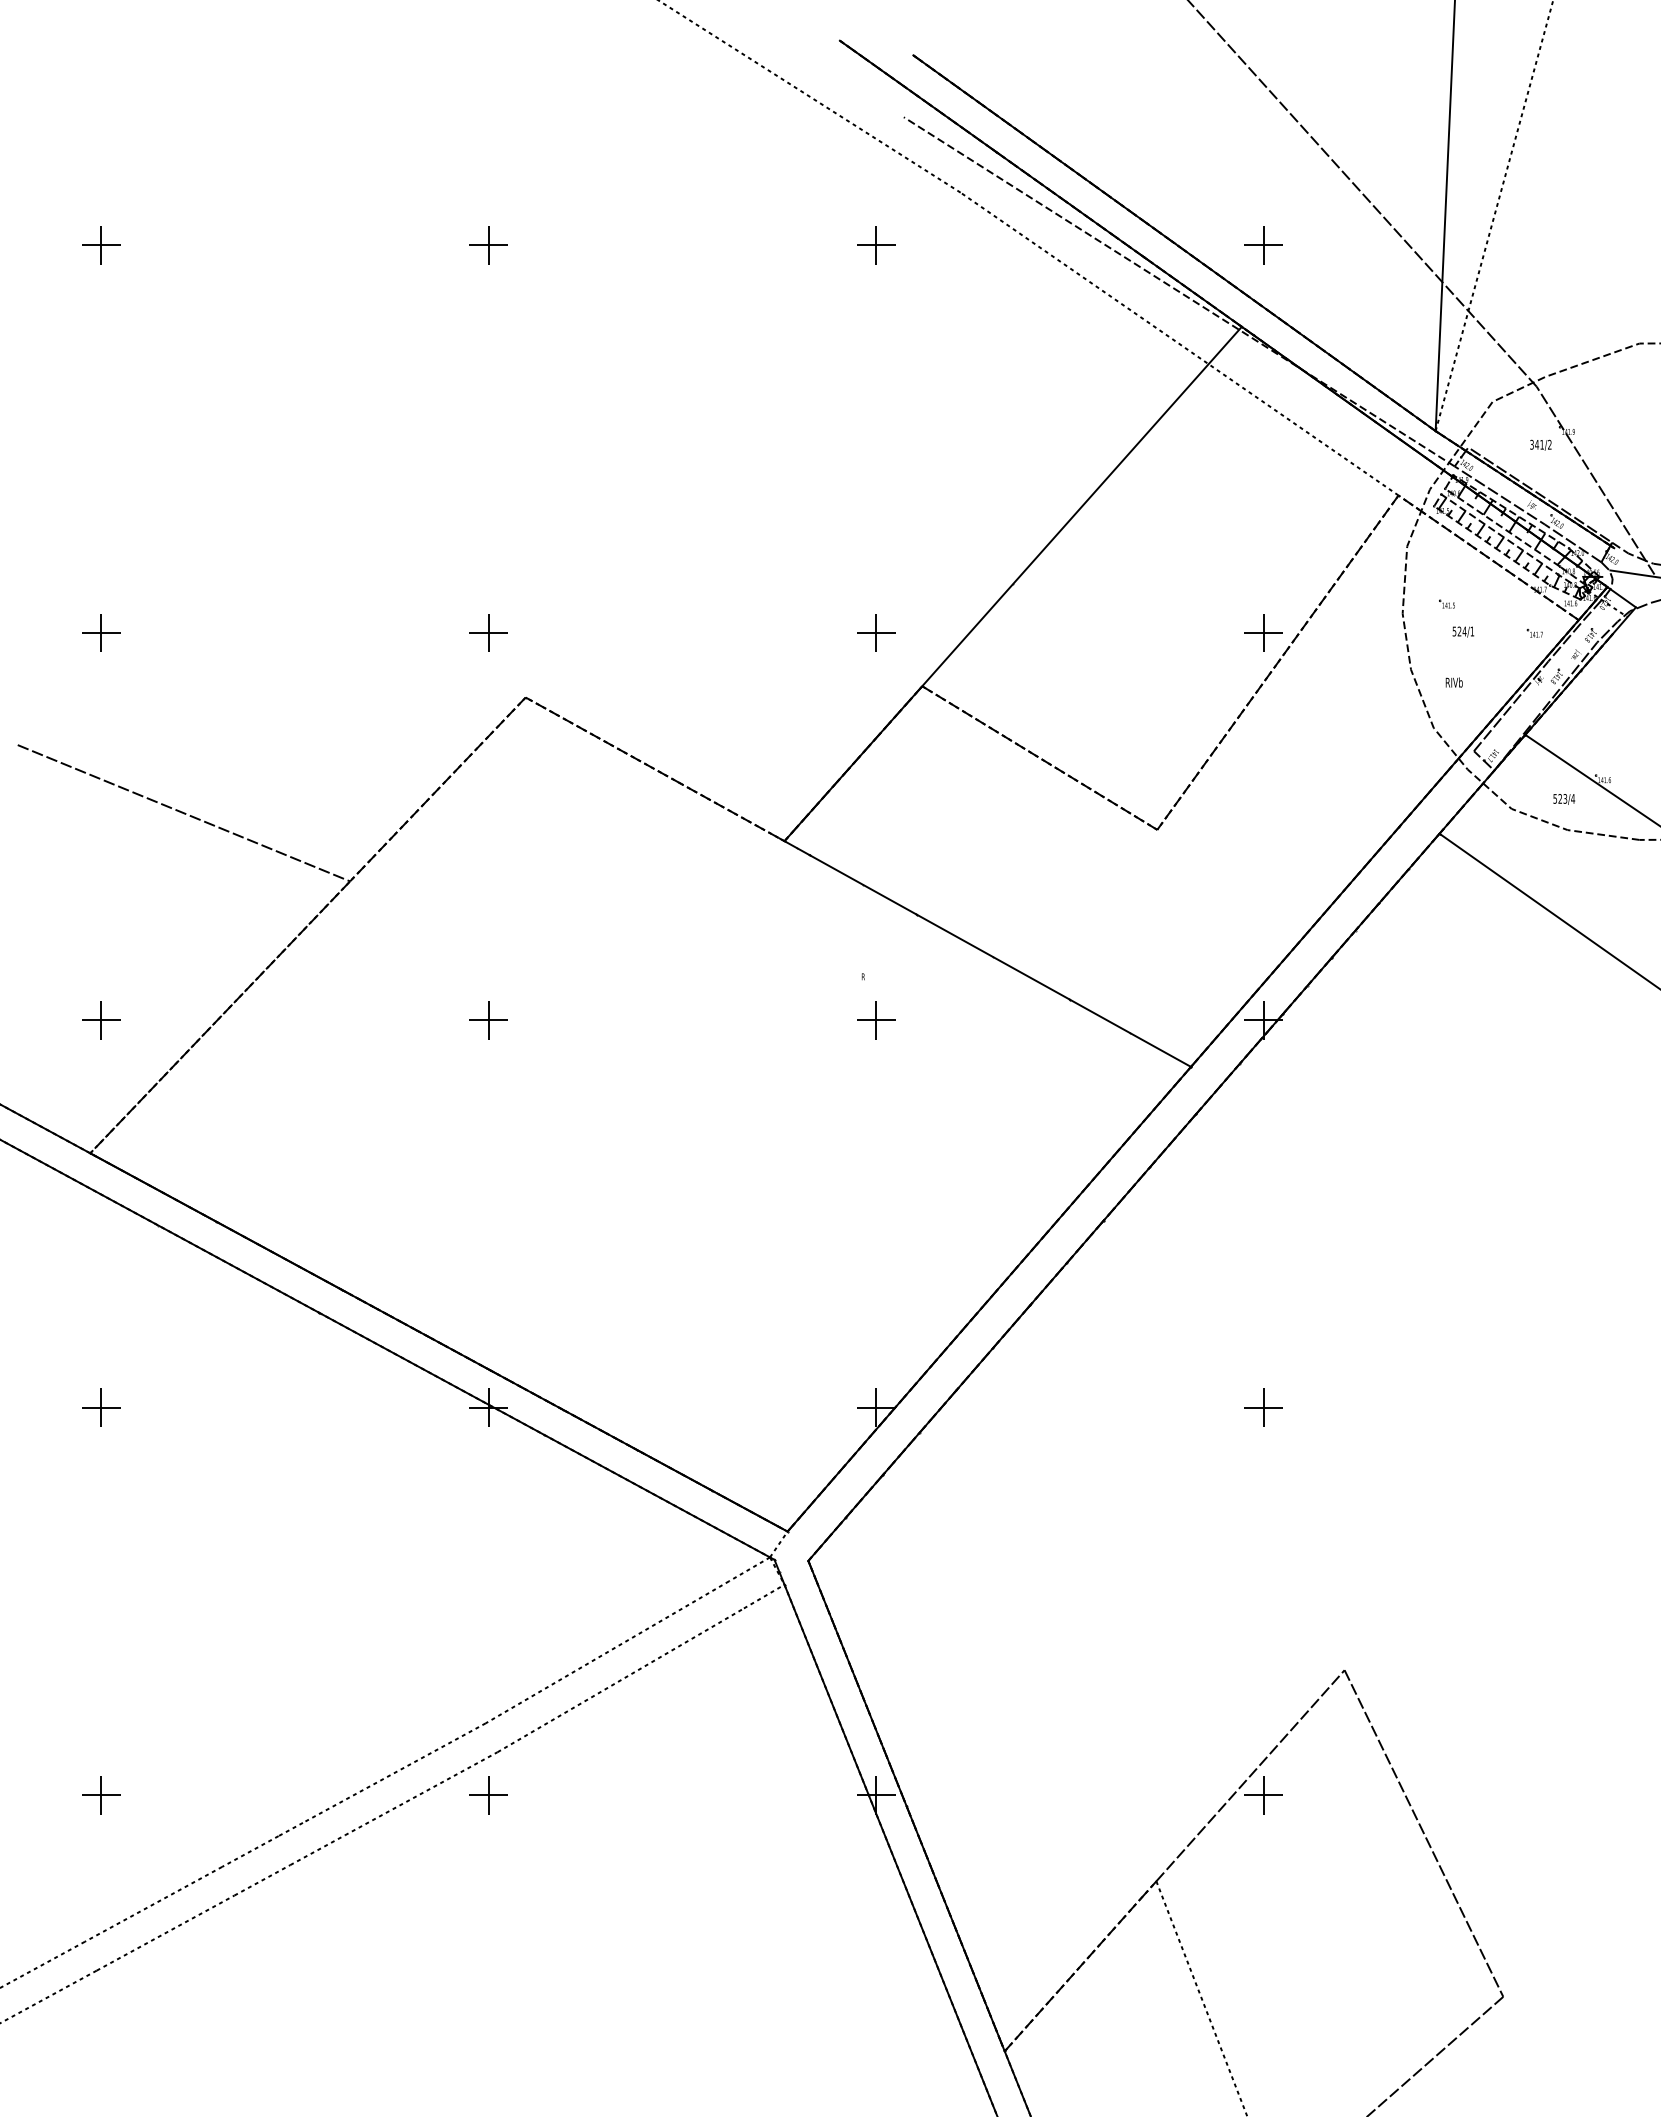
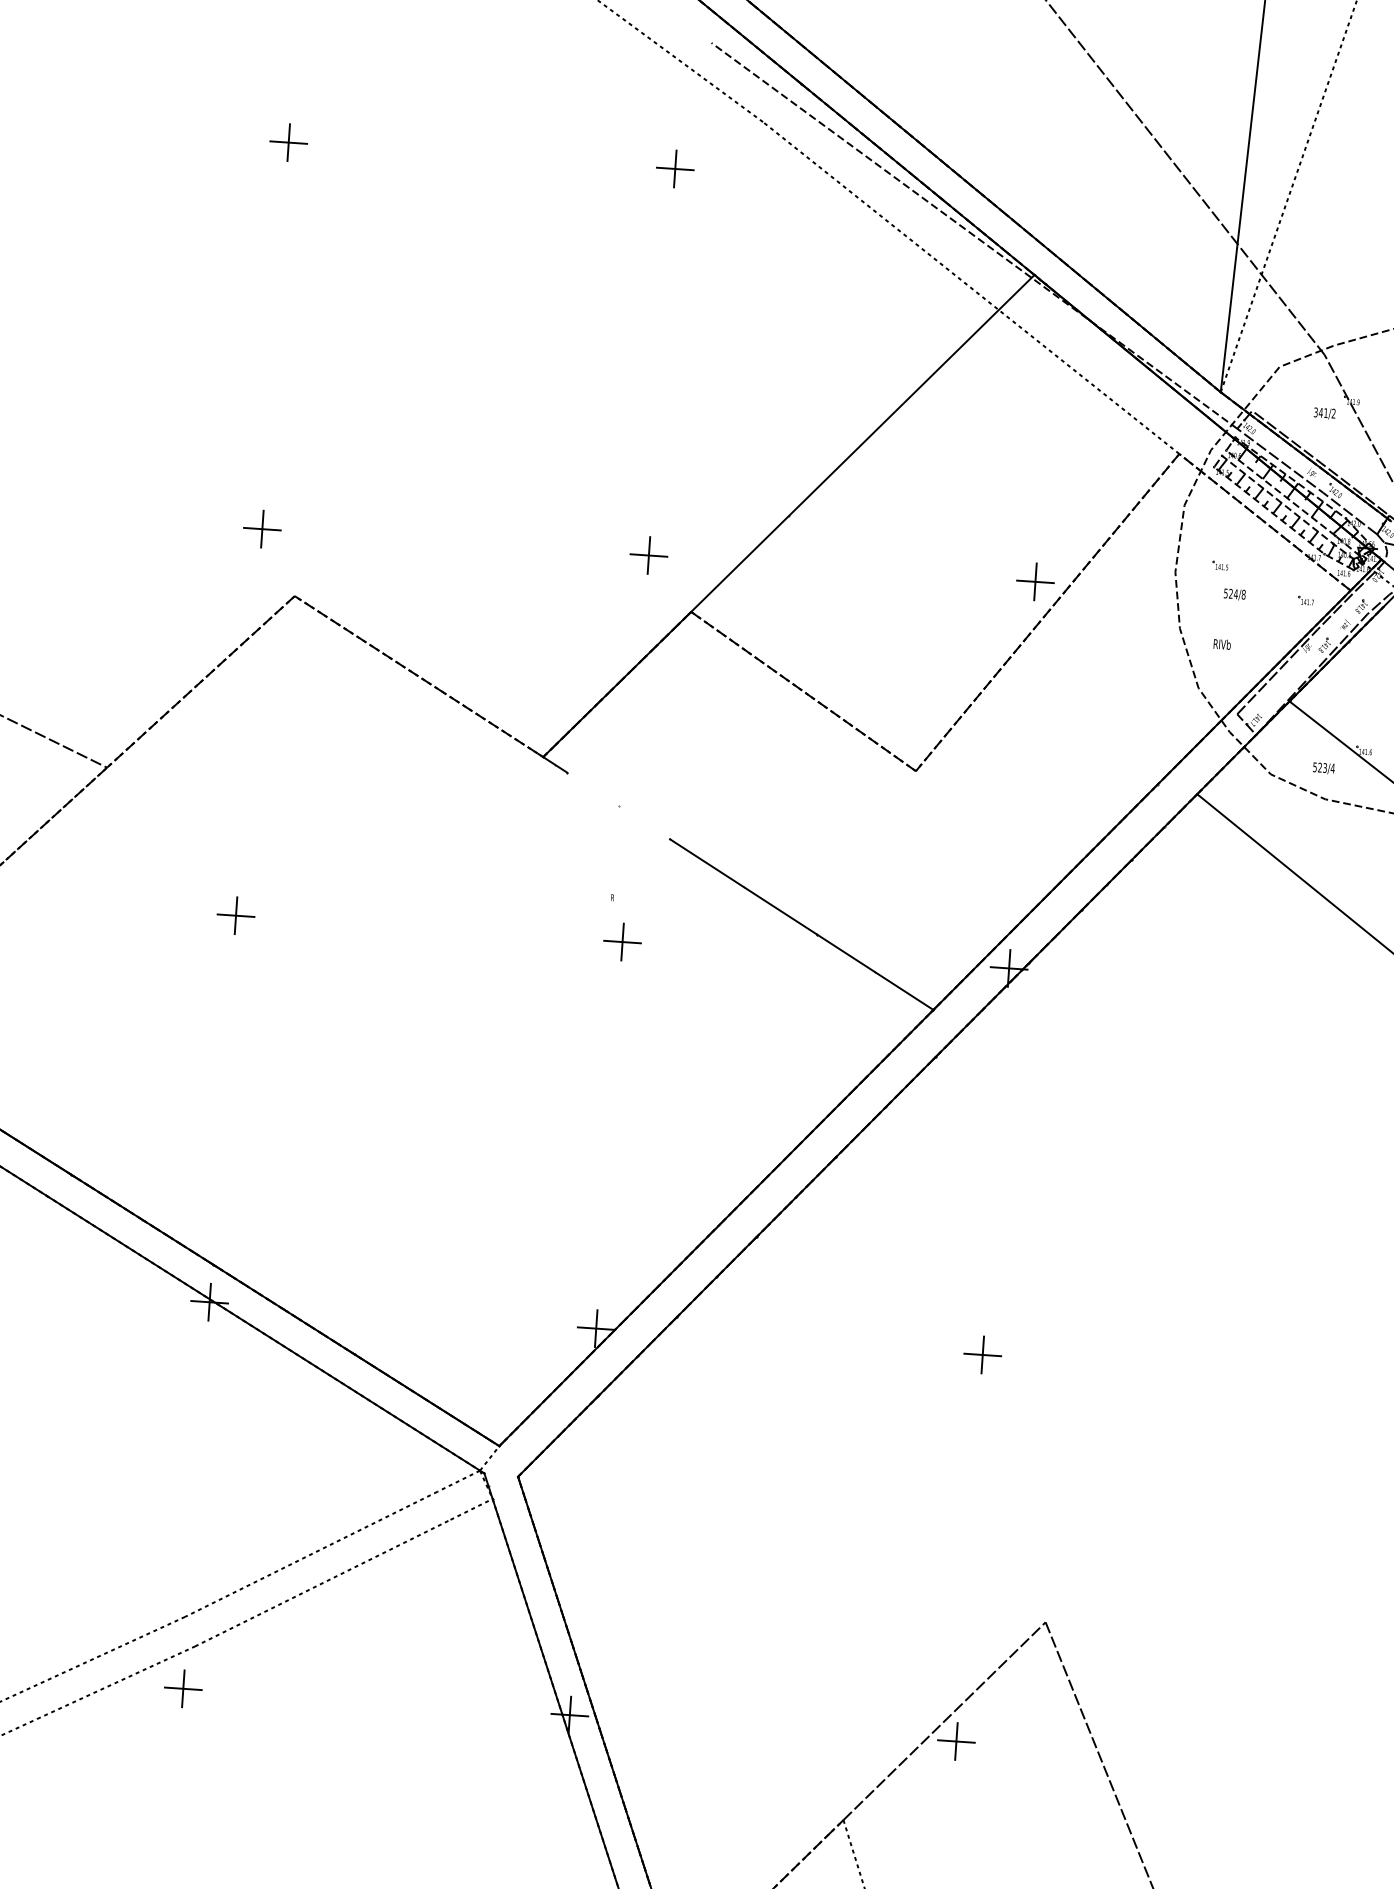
part: (1263, 245) -> (1061, 195), removed
text: (1472, 631) -> (1243, 594), 524/1 -> 524/8
line: (862, 884) -> (618, 805), removed

